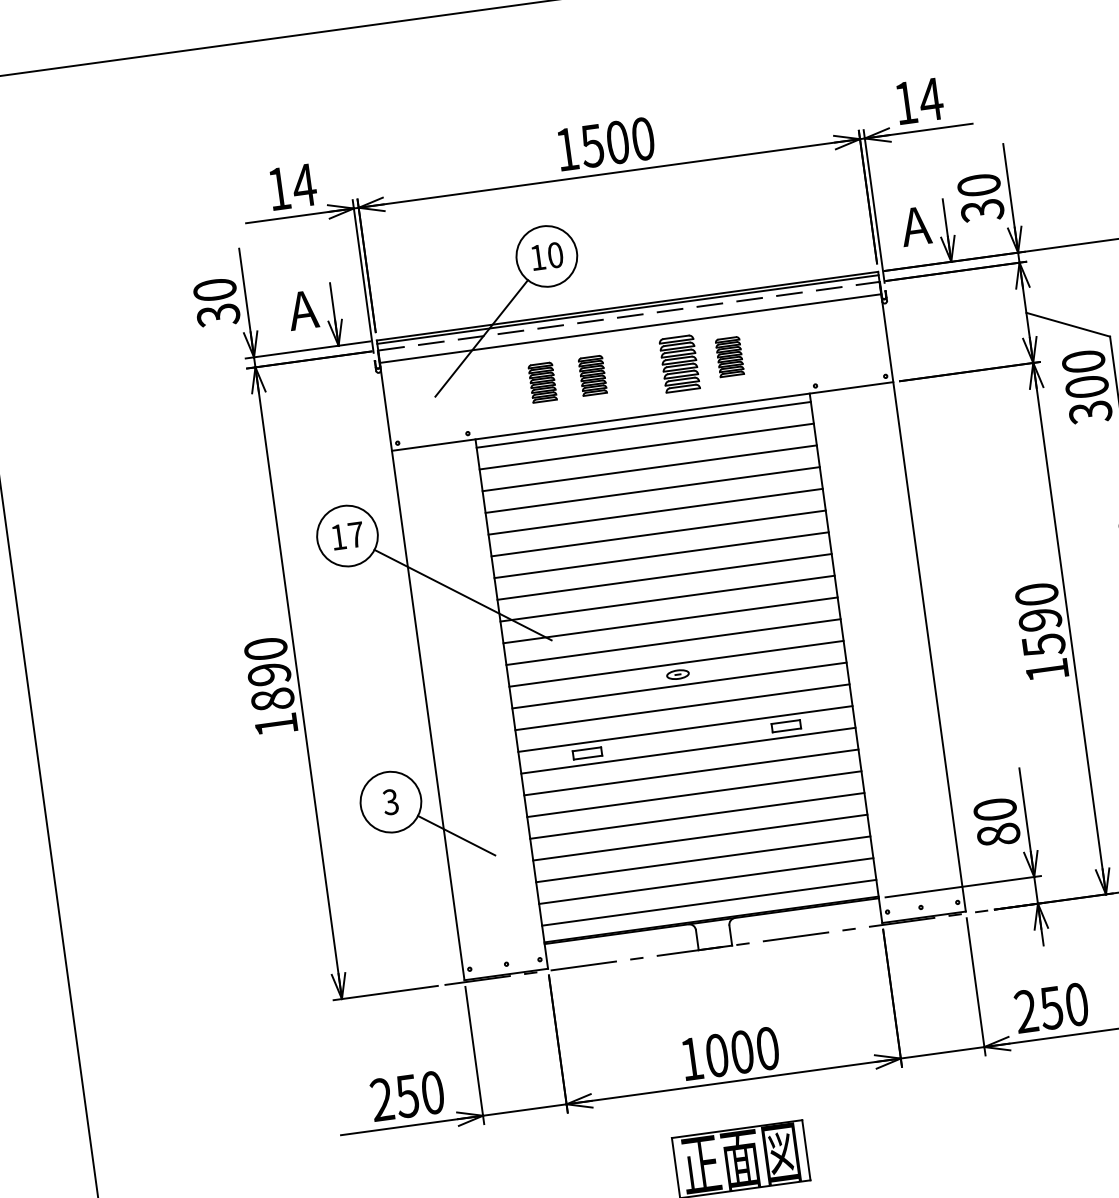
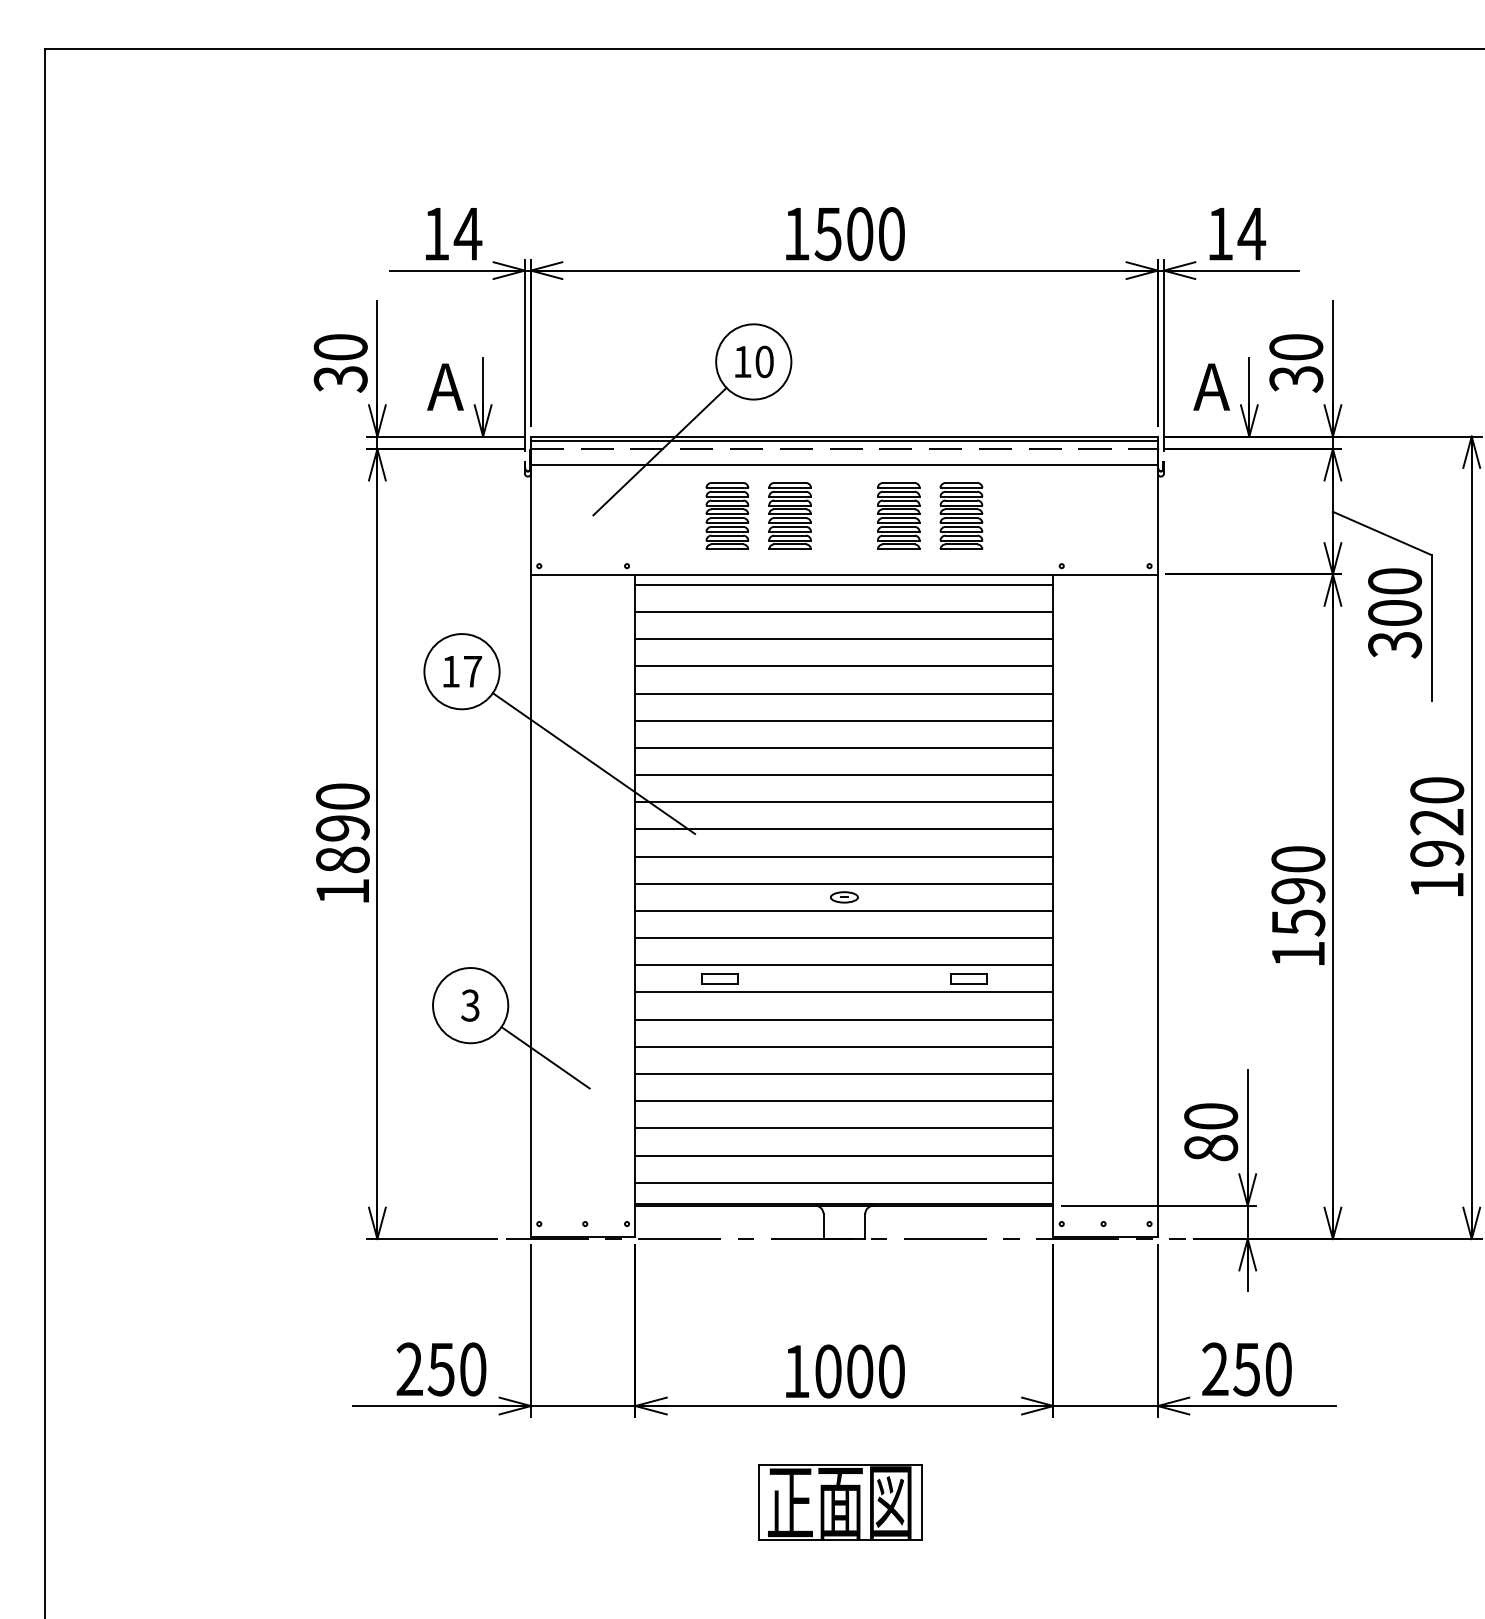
part: (729, 356) -> (961, 515), size x1.43
part: (592, 375) -> (789, 515), size x1.43
part: (542, 382) -> (727, 515), size x1.43

